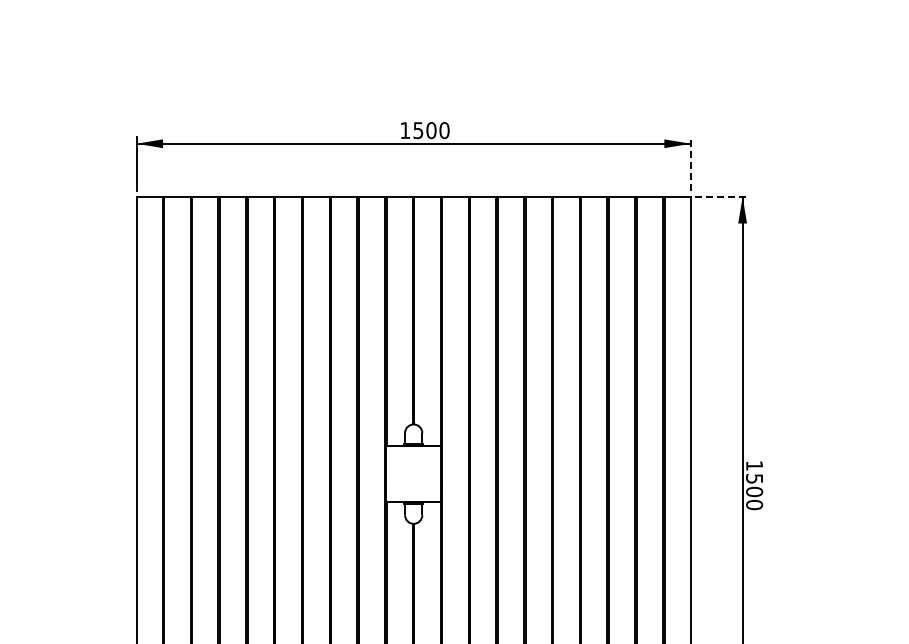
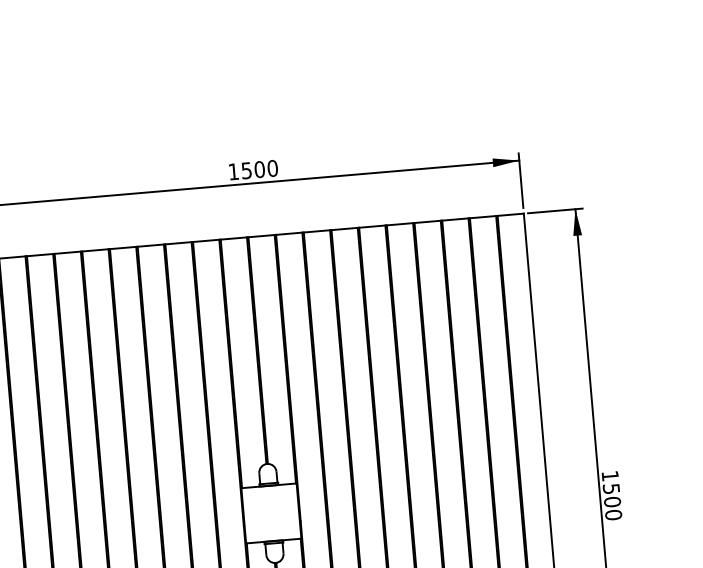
line: (690, 163) -> (520, 180), dashed -> solid
line: (722, 197) -> (555, 211), dashed -> solid

